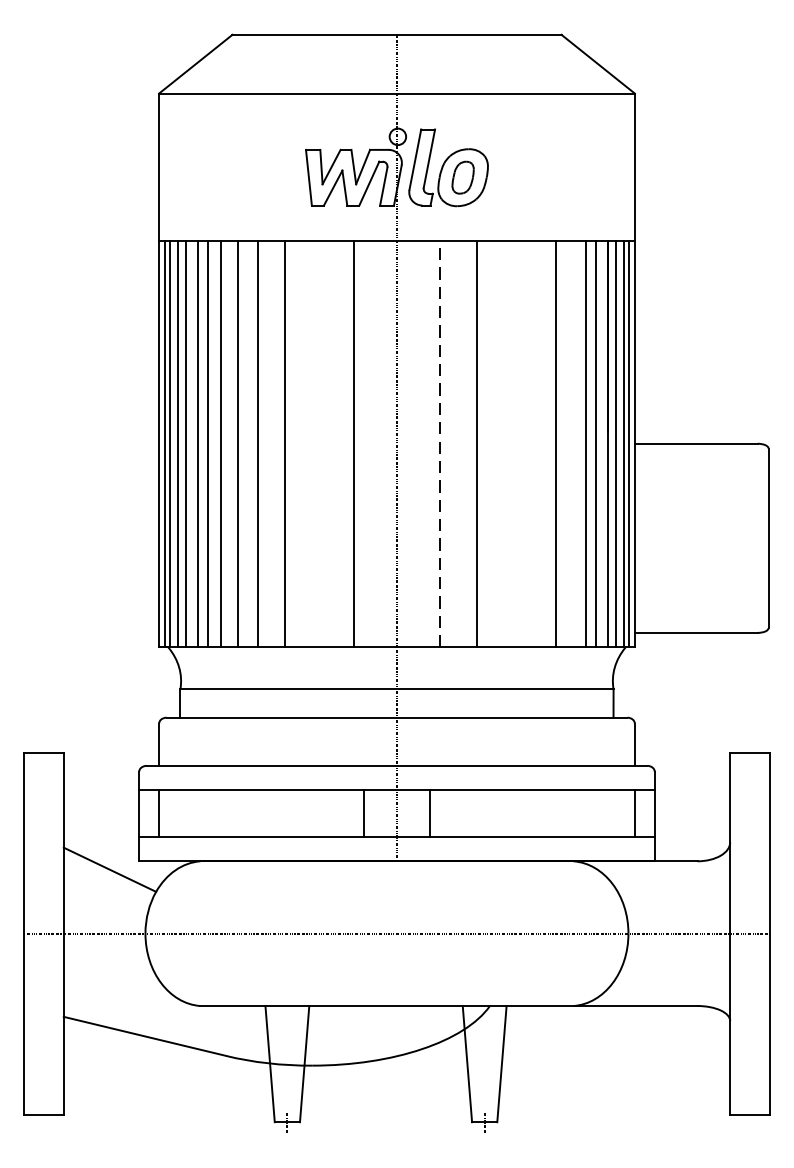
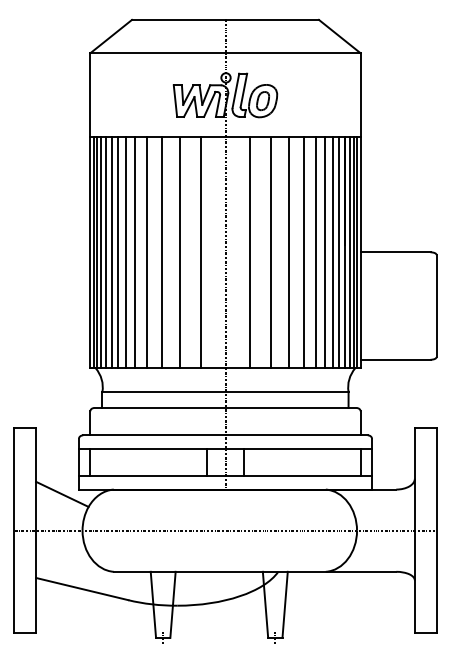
line: (317, 444) -> (180, 252), added
line: (439, 444) -> (249, 252), dashed -> solid
line: (509, 444) -> (289, 252), added
line: (536, 444) -> (304, 252), added
line: (572, 444) -> (325, 252), added

